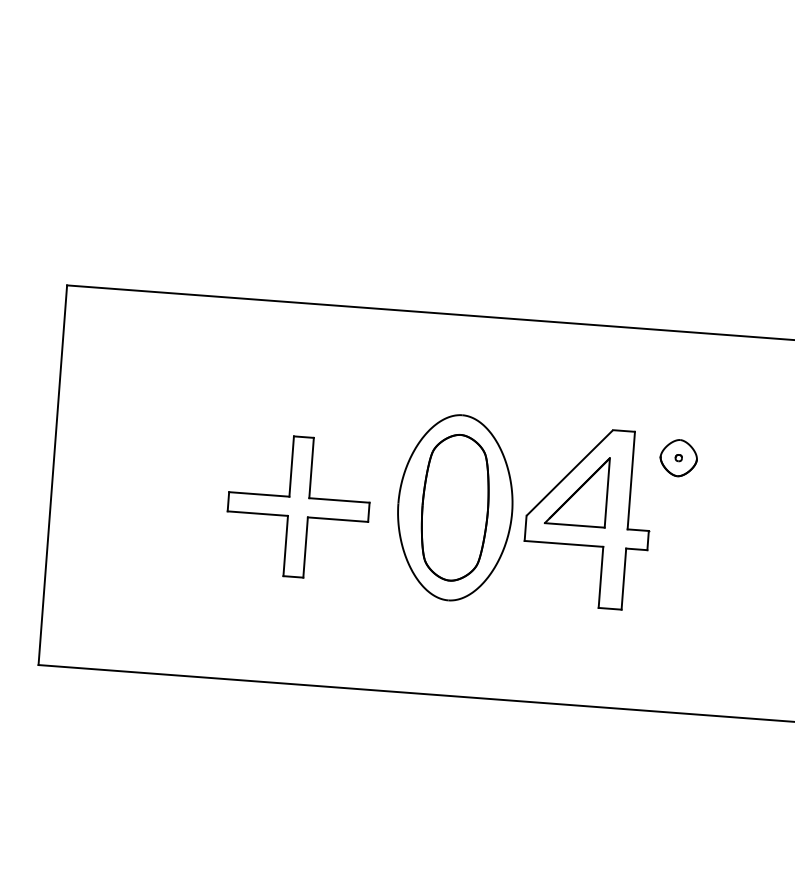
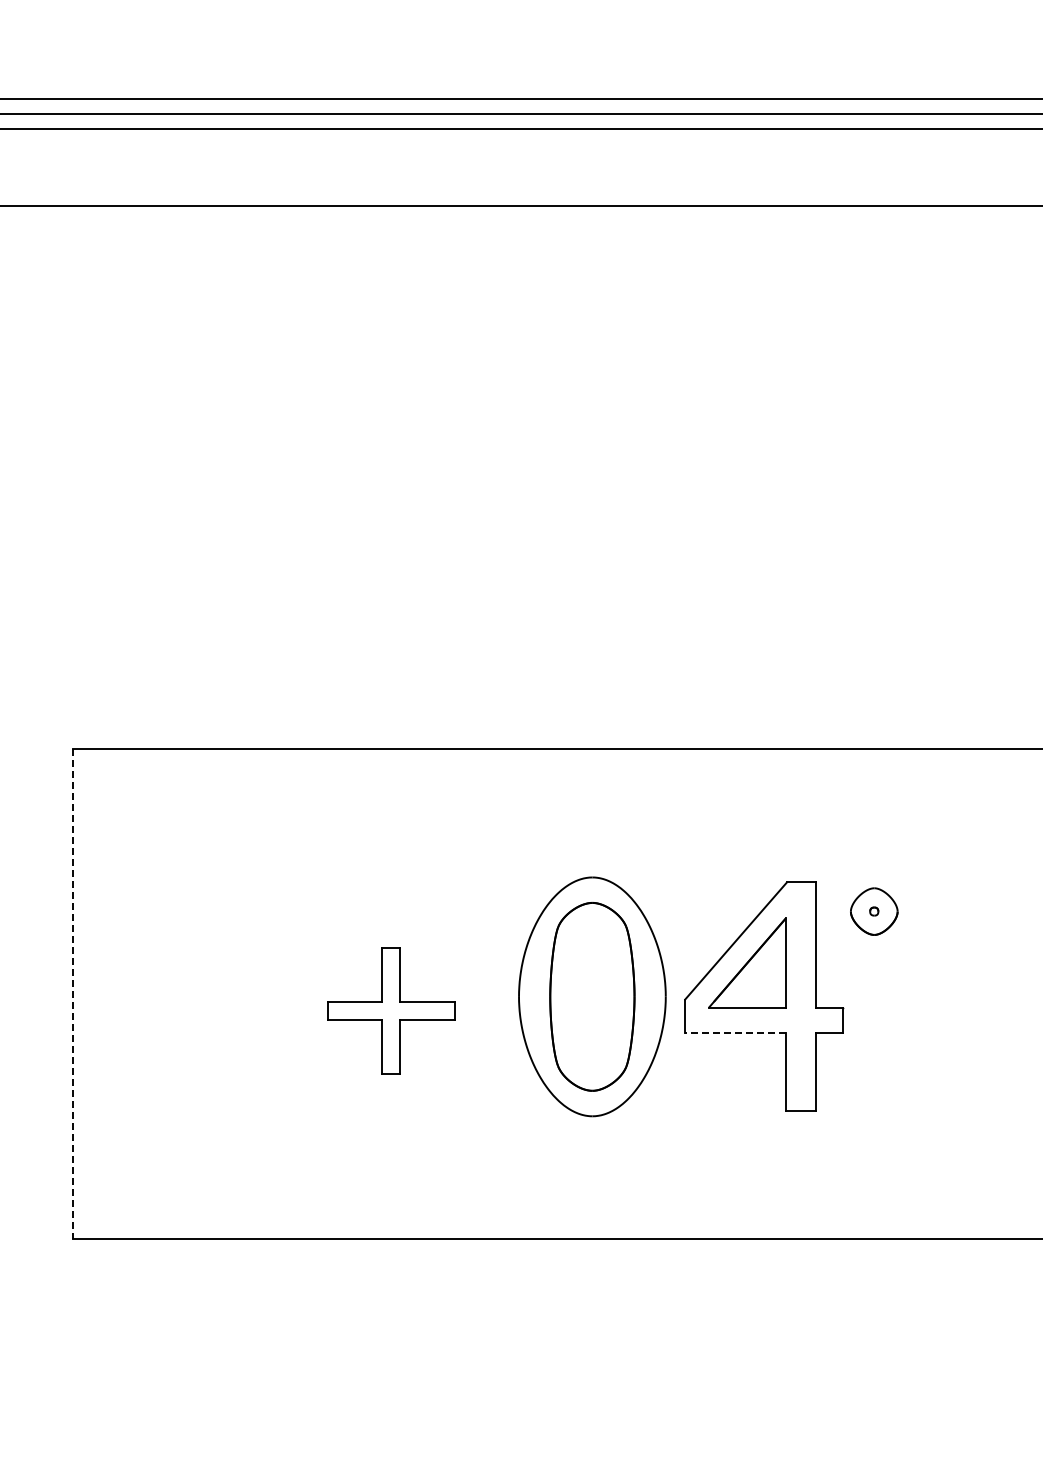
line: (53, 474) -> (73, 993), solid -> dashed
part: (298, 506) -> (391, 1010), size x0.7
line: (564, 543) -> (735, 1032), solid -> dashed

